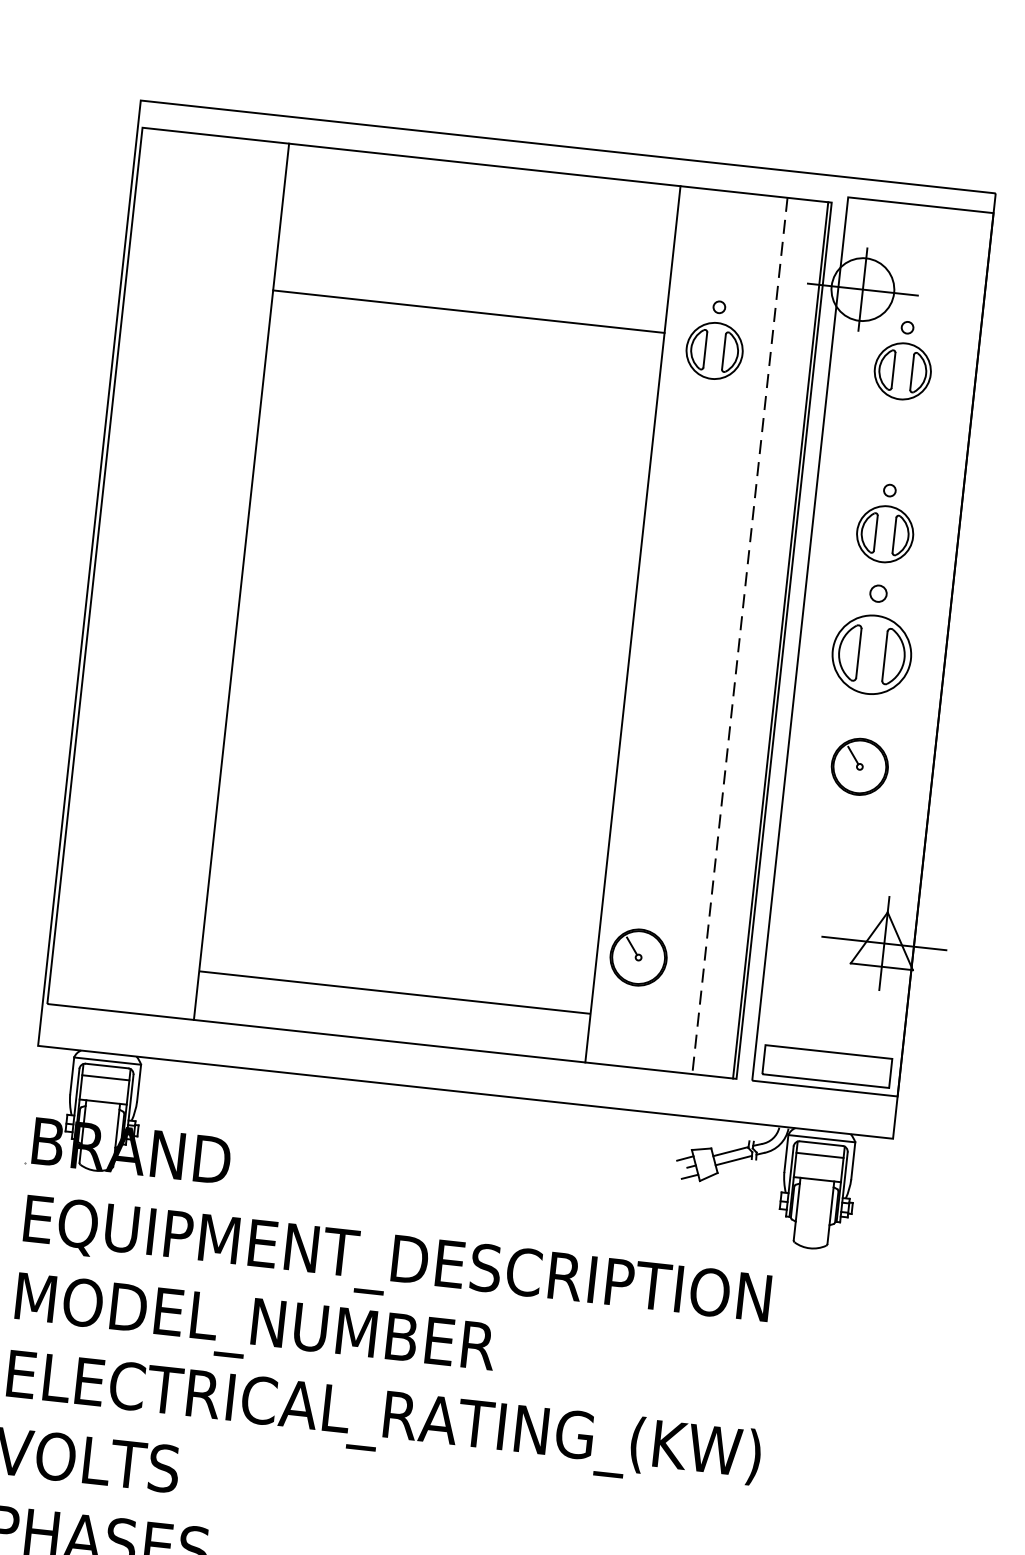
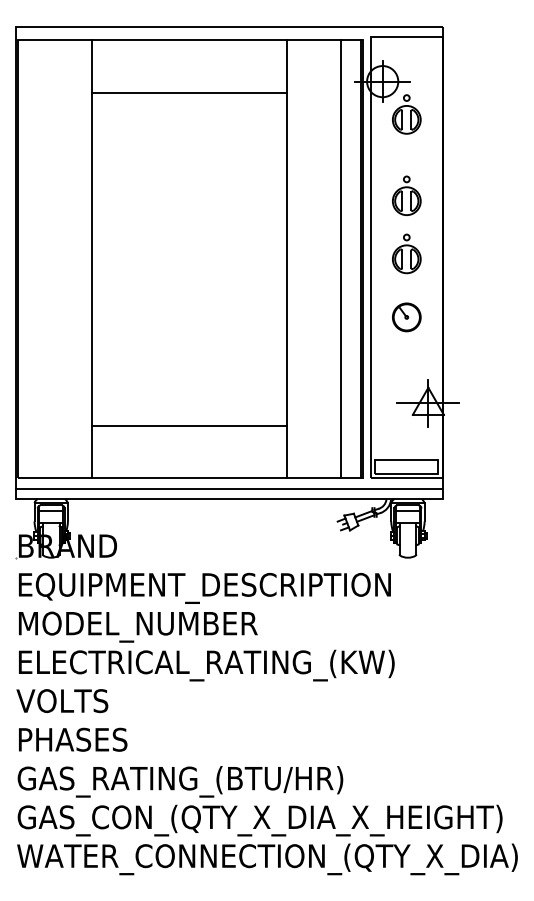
line: (469, 311) -> (189, 92), moved
part: (715, 340) -> (312, 114), removed
line: (739, 636) -> (340, 259), dashed -> solid
part: (873, 638) -> (406, 253), size x0.71
part: (638, 957) -> (307, 423), removed
line: (395, 992) -> (189, 425), moved
line: (467, 1072) -> (229, 489), added

